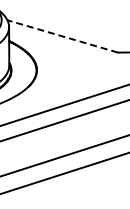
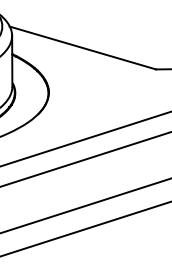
line: (62, 36) -> (82, 48), dashed -> solid

